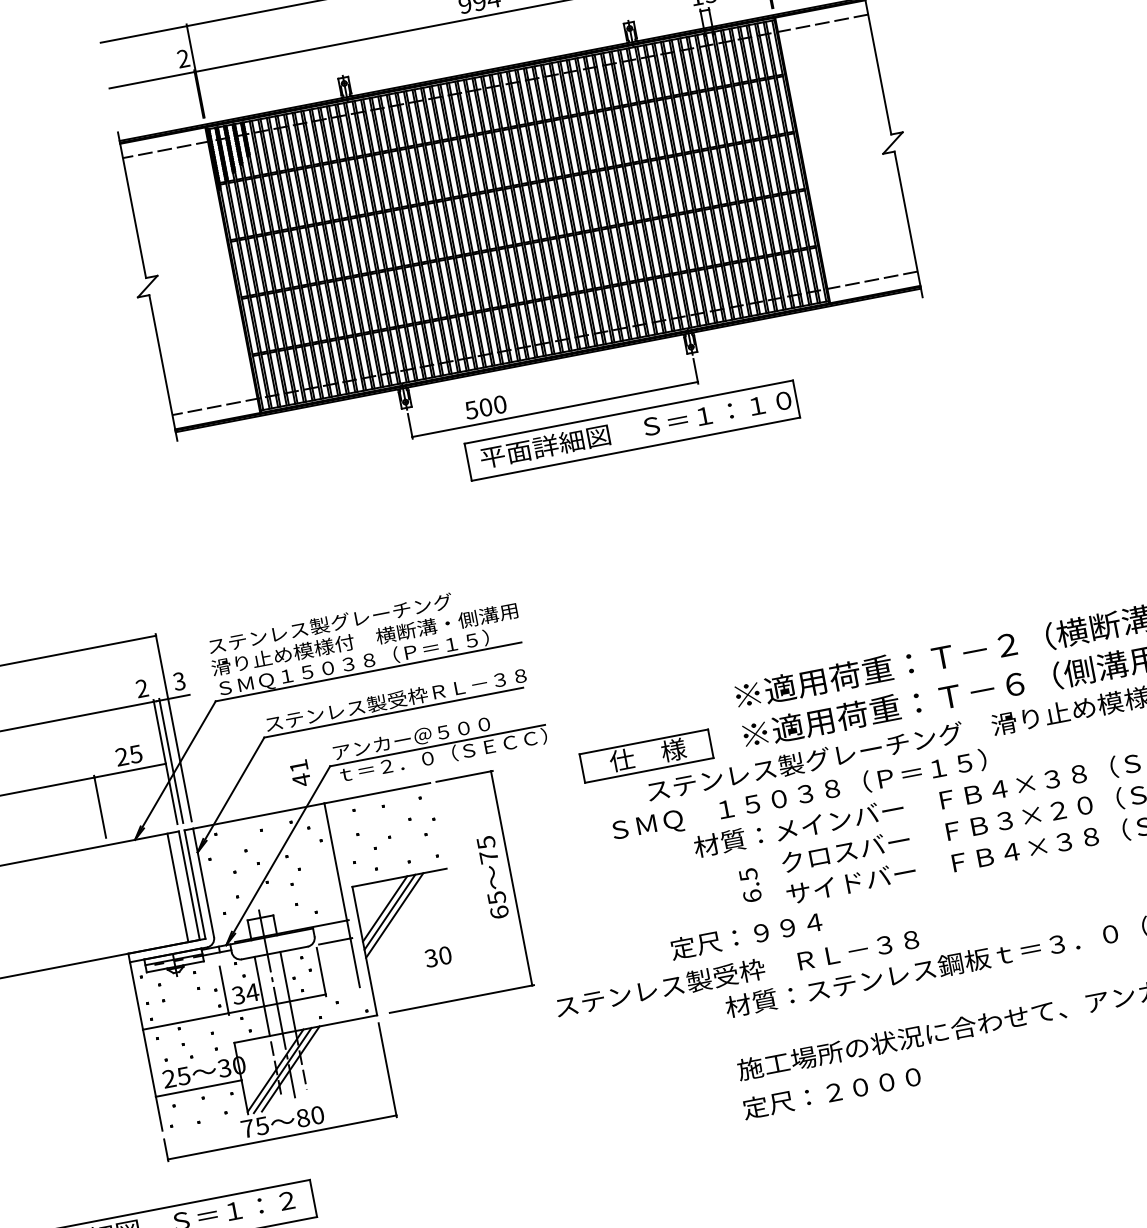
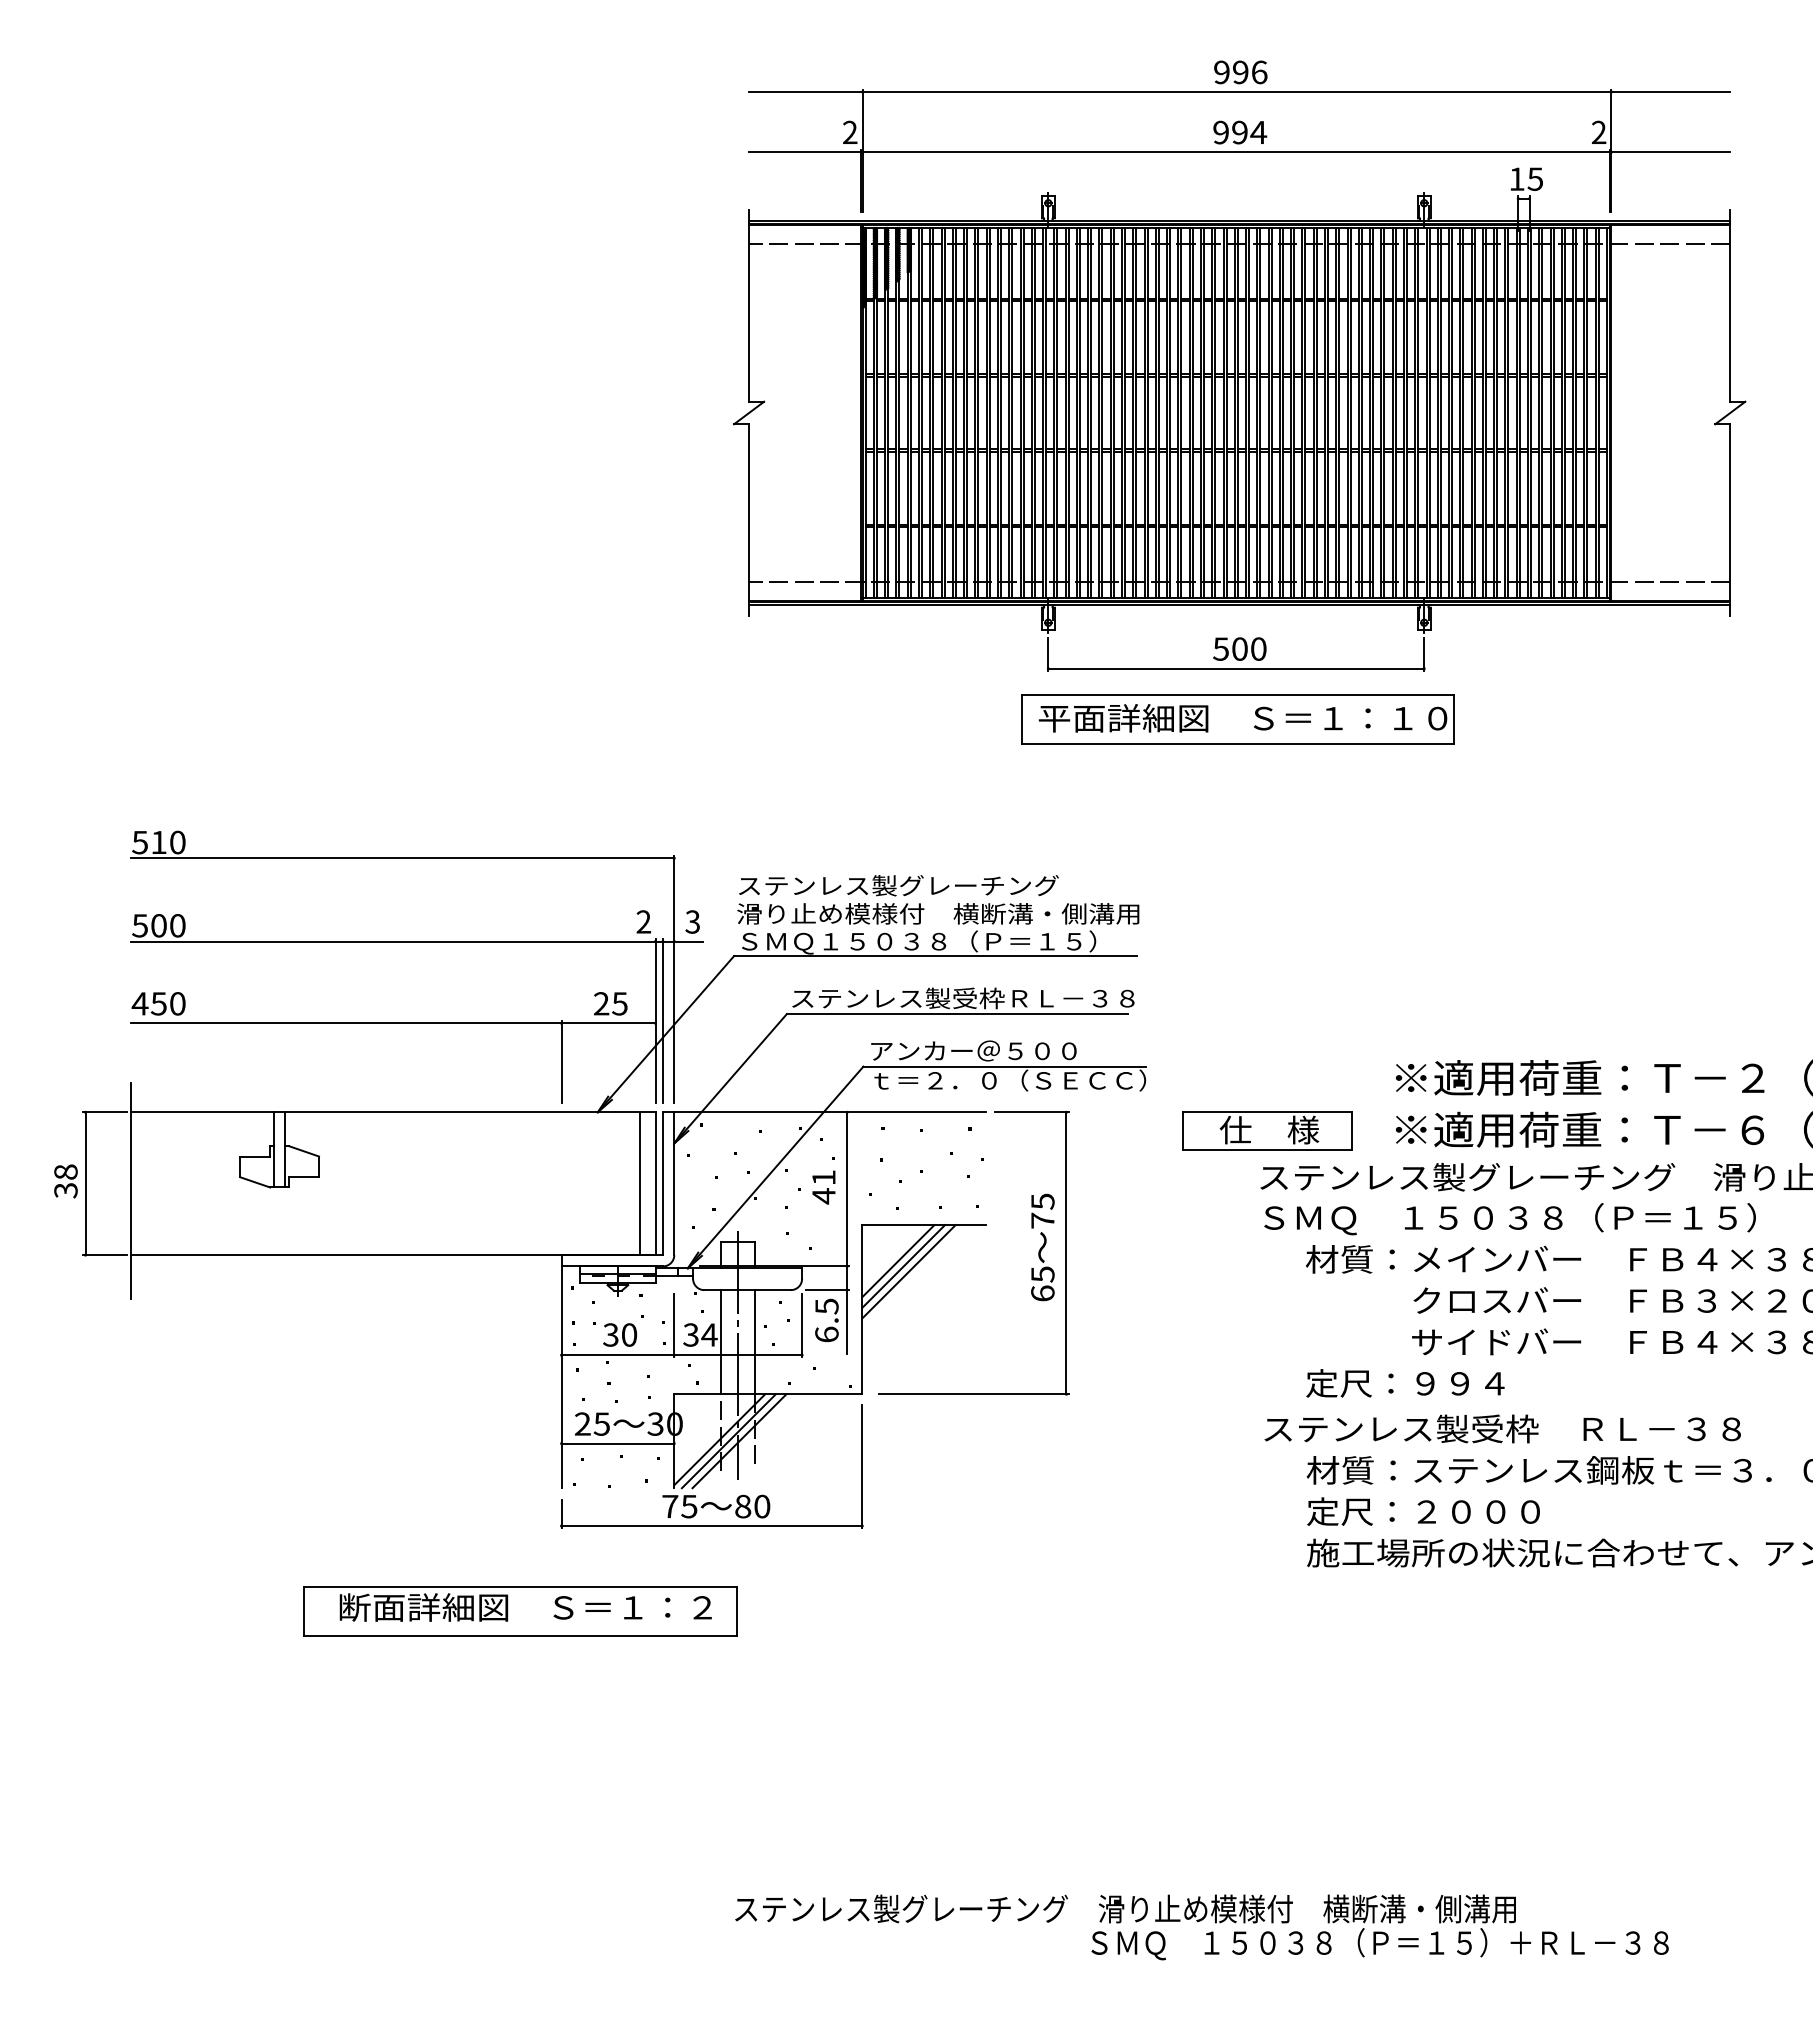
text: (485, 407) -> (1239, 648), moved
part: (631, 430) -> (1237, 719), moved
text: (300, 773) -> (823, 1187), moved
text: (799, 796) -> (1509, 1219), moved
text: (750, 885) -> (826, 1320), moved
text: (746, 935) -> (1405, 1383), moved
text: (438, 956) -> (620, 1334), moved
text: (737, 973) -> (1502, 1428), moved
text: (831, 1092) -> (1423, 1511), moved

